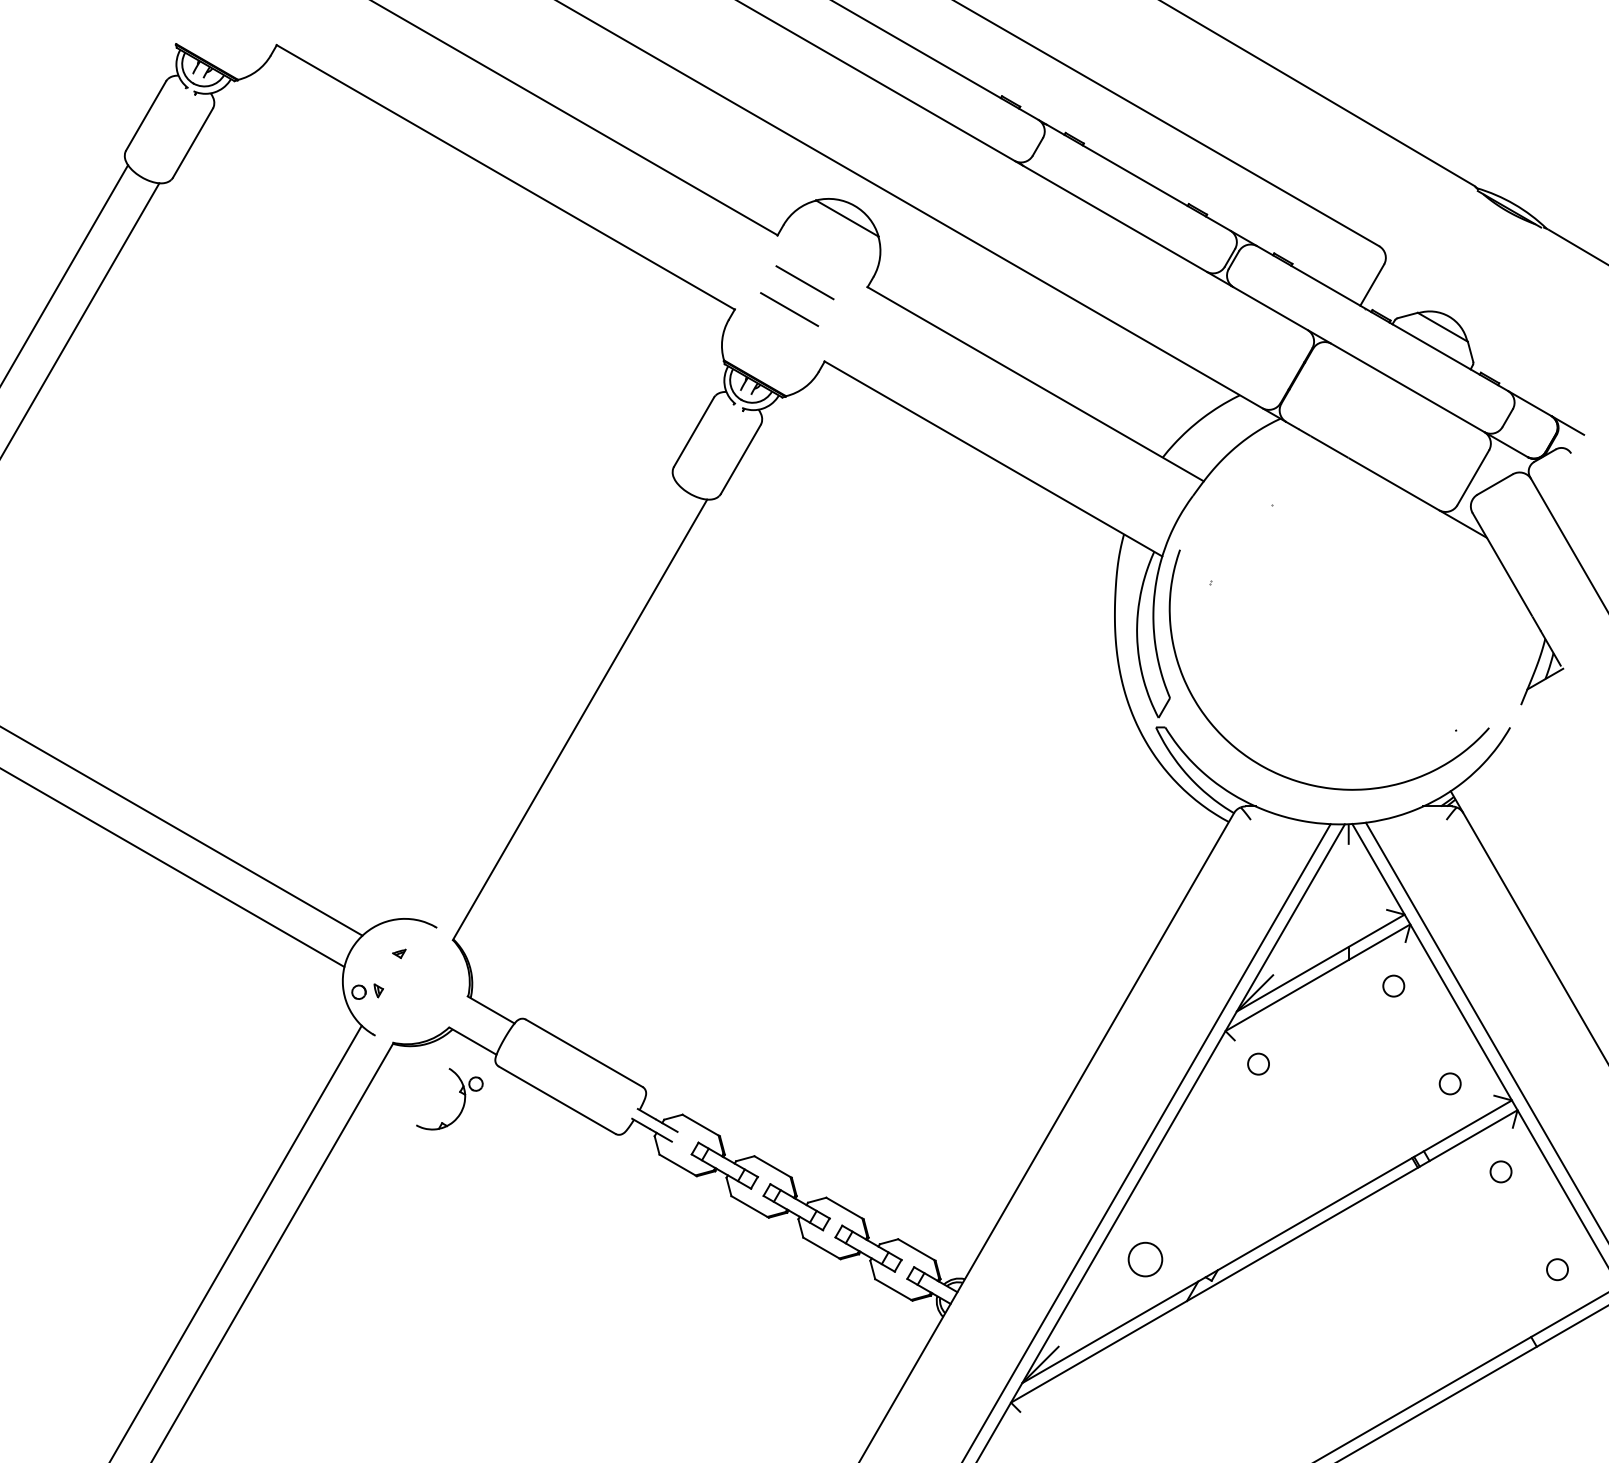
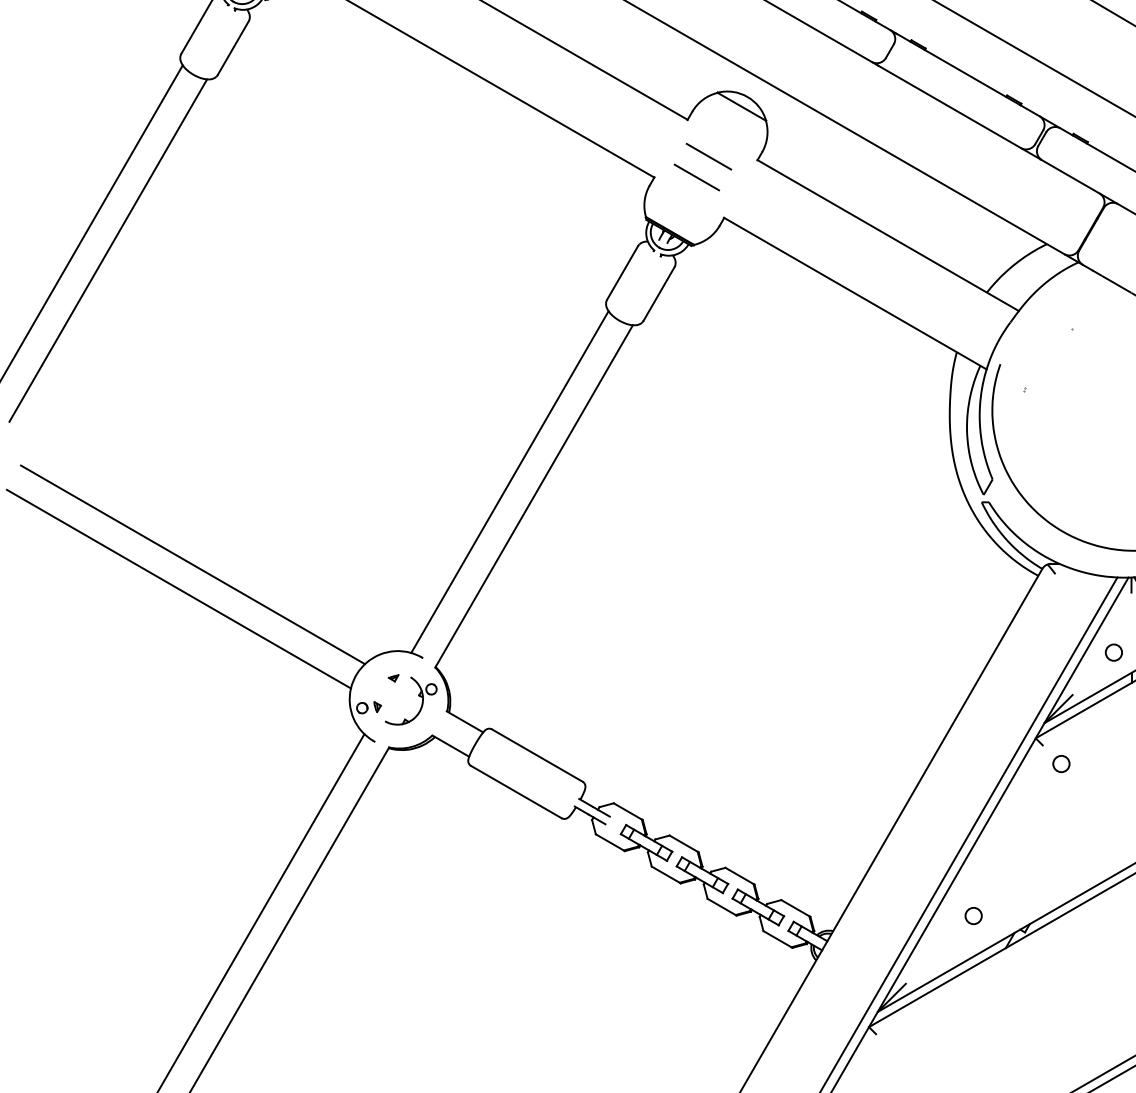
line: (548, 701) -> (509, 482), added
circle: (1325, 920) -> (1113, 652), added
part: (459, 1092) -> (418, 695), moved
circle: (1145, 1259) -> (973, 915), size x0.62

